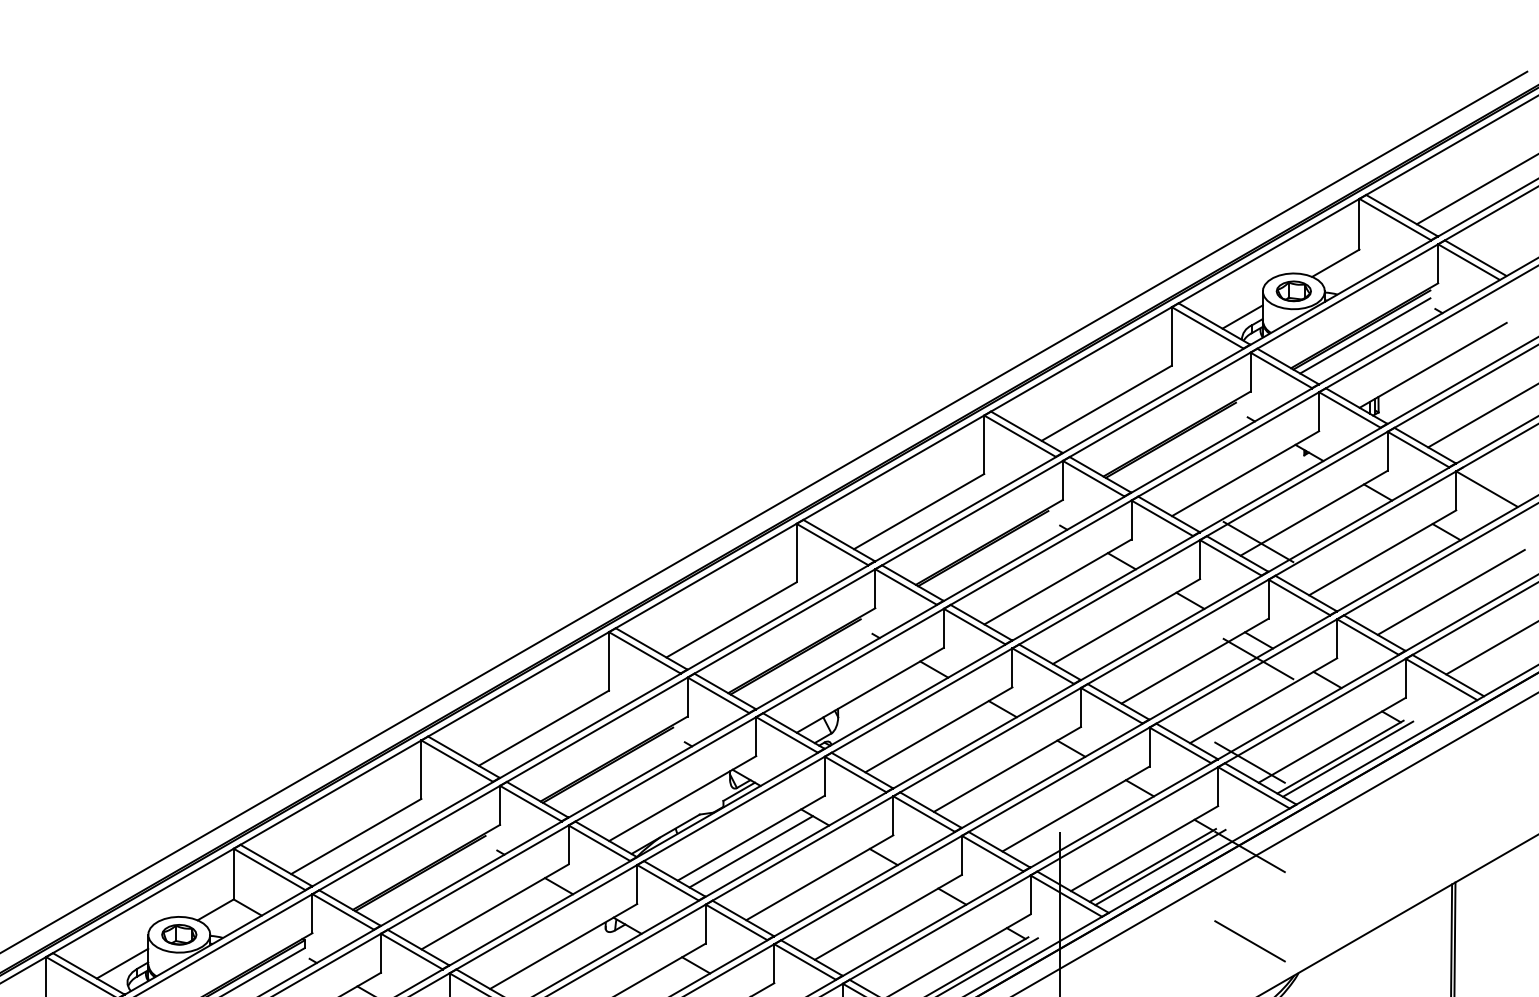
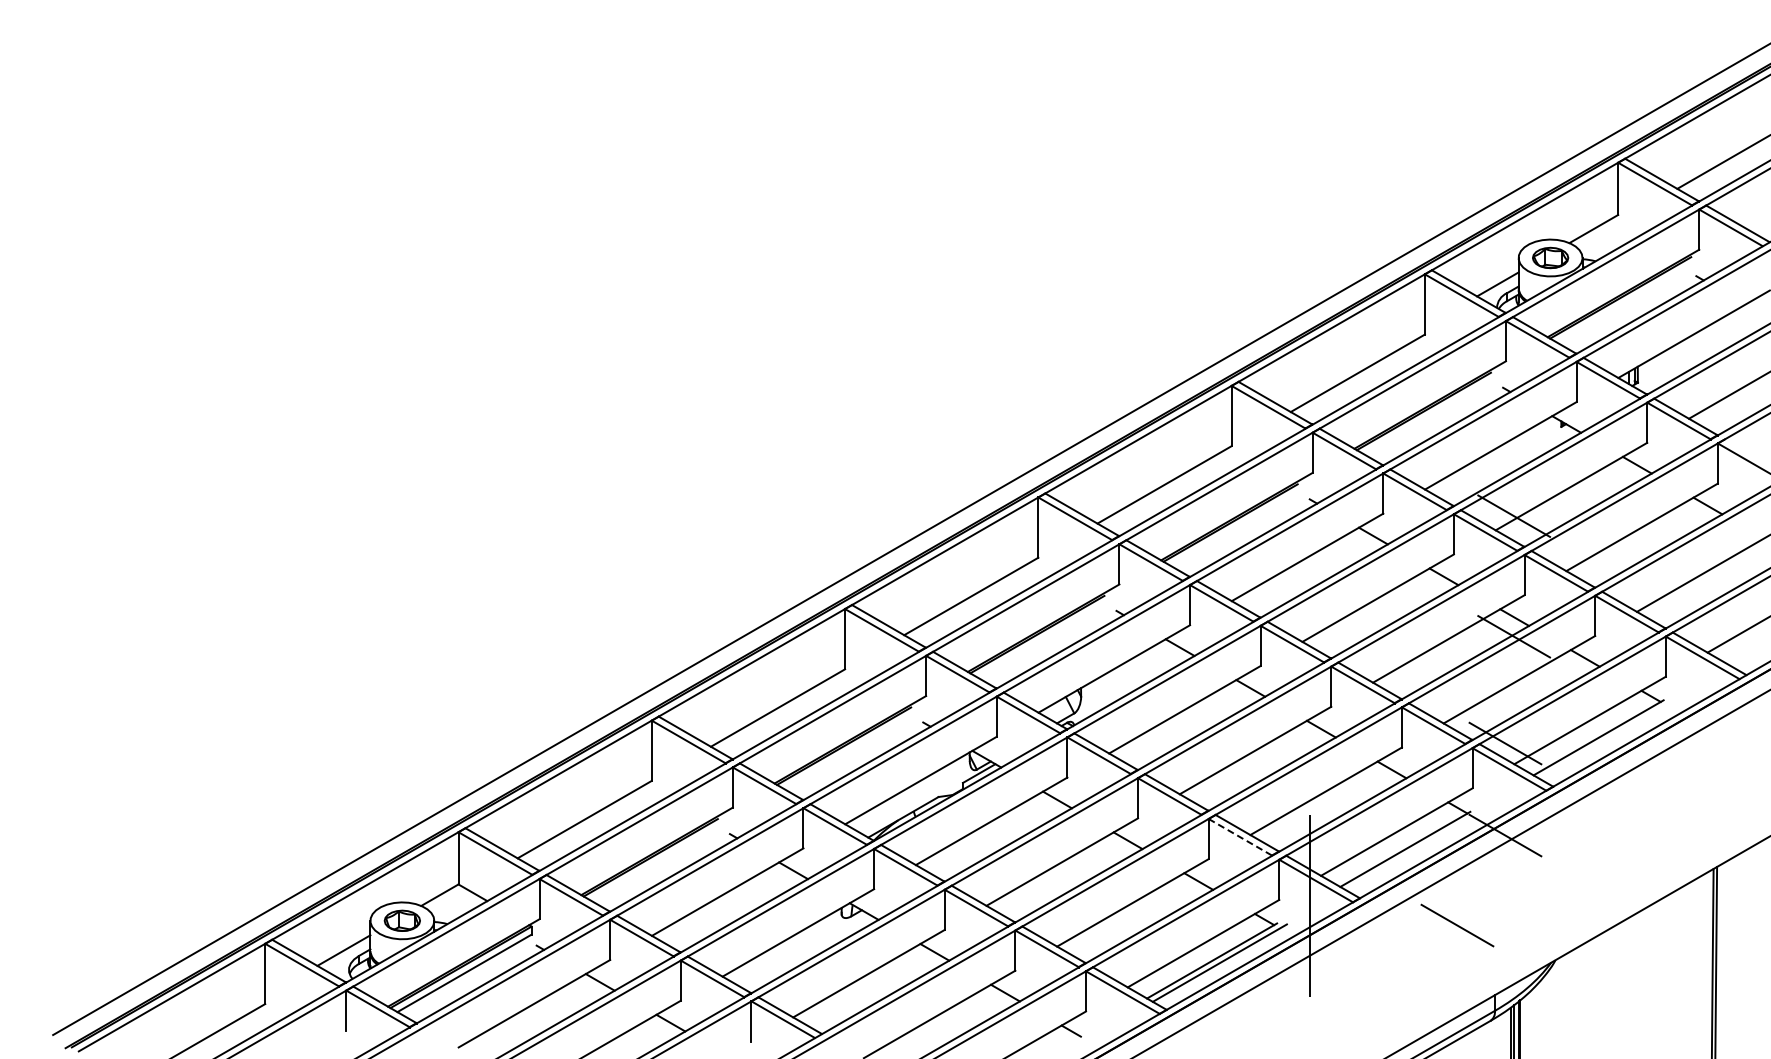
line: (1365, 335) -> (1624, 303), removed
line: (1348, 758) -> (1606, 739), removed
line: (751, 851) -> (991, 835), removed
line: (992, 853) -> (1240, 837), solid -> dashed
line: (1160, 867) -> (1413, 851), removed
line: (1250, 941) -> (1457, 925), moved

